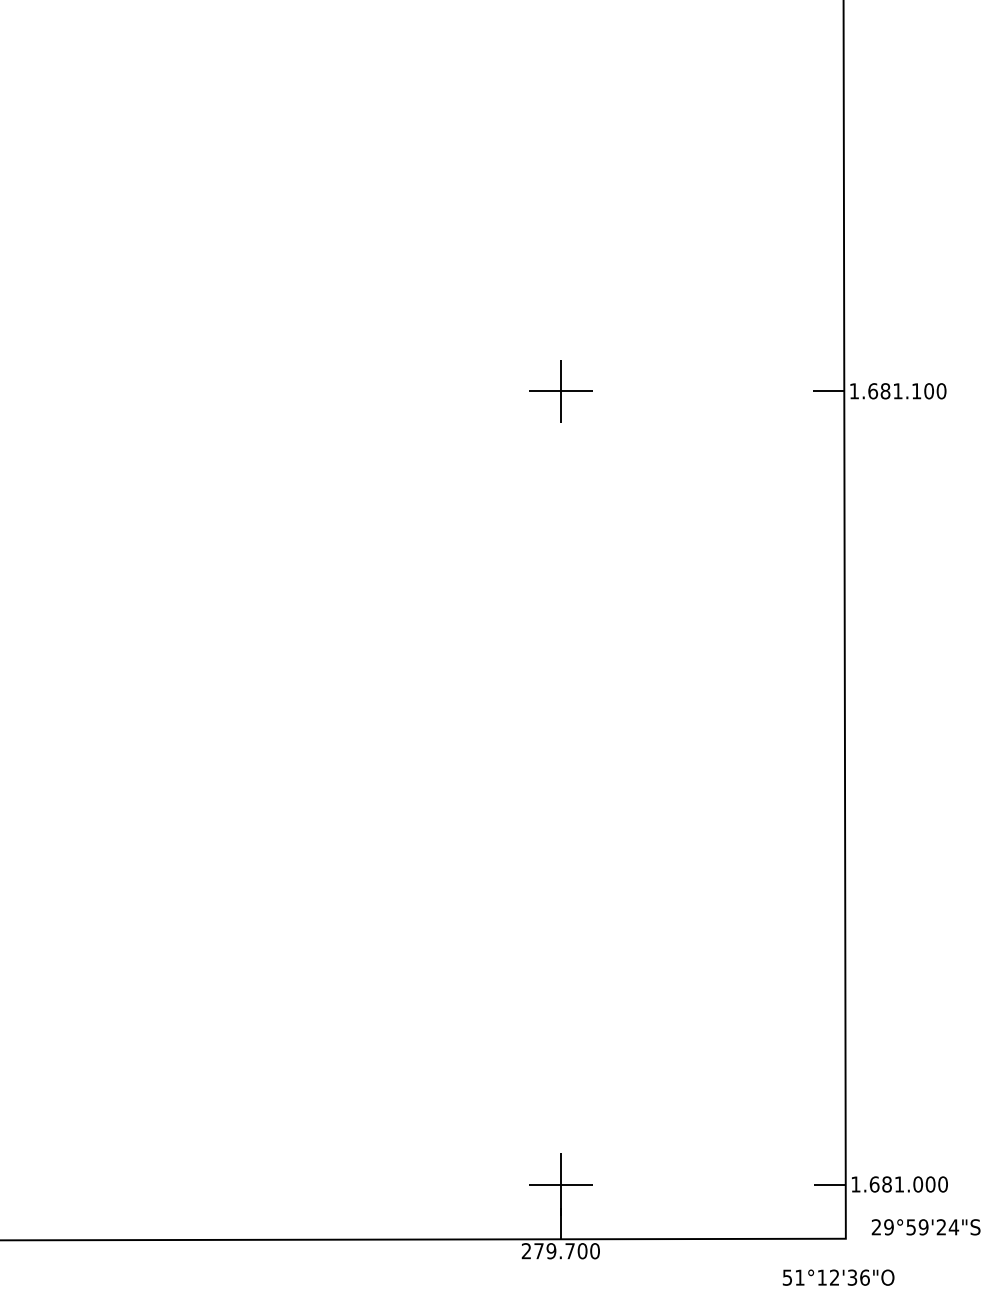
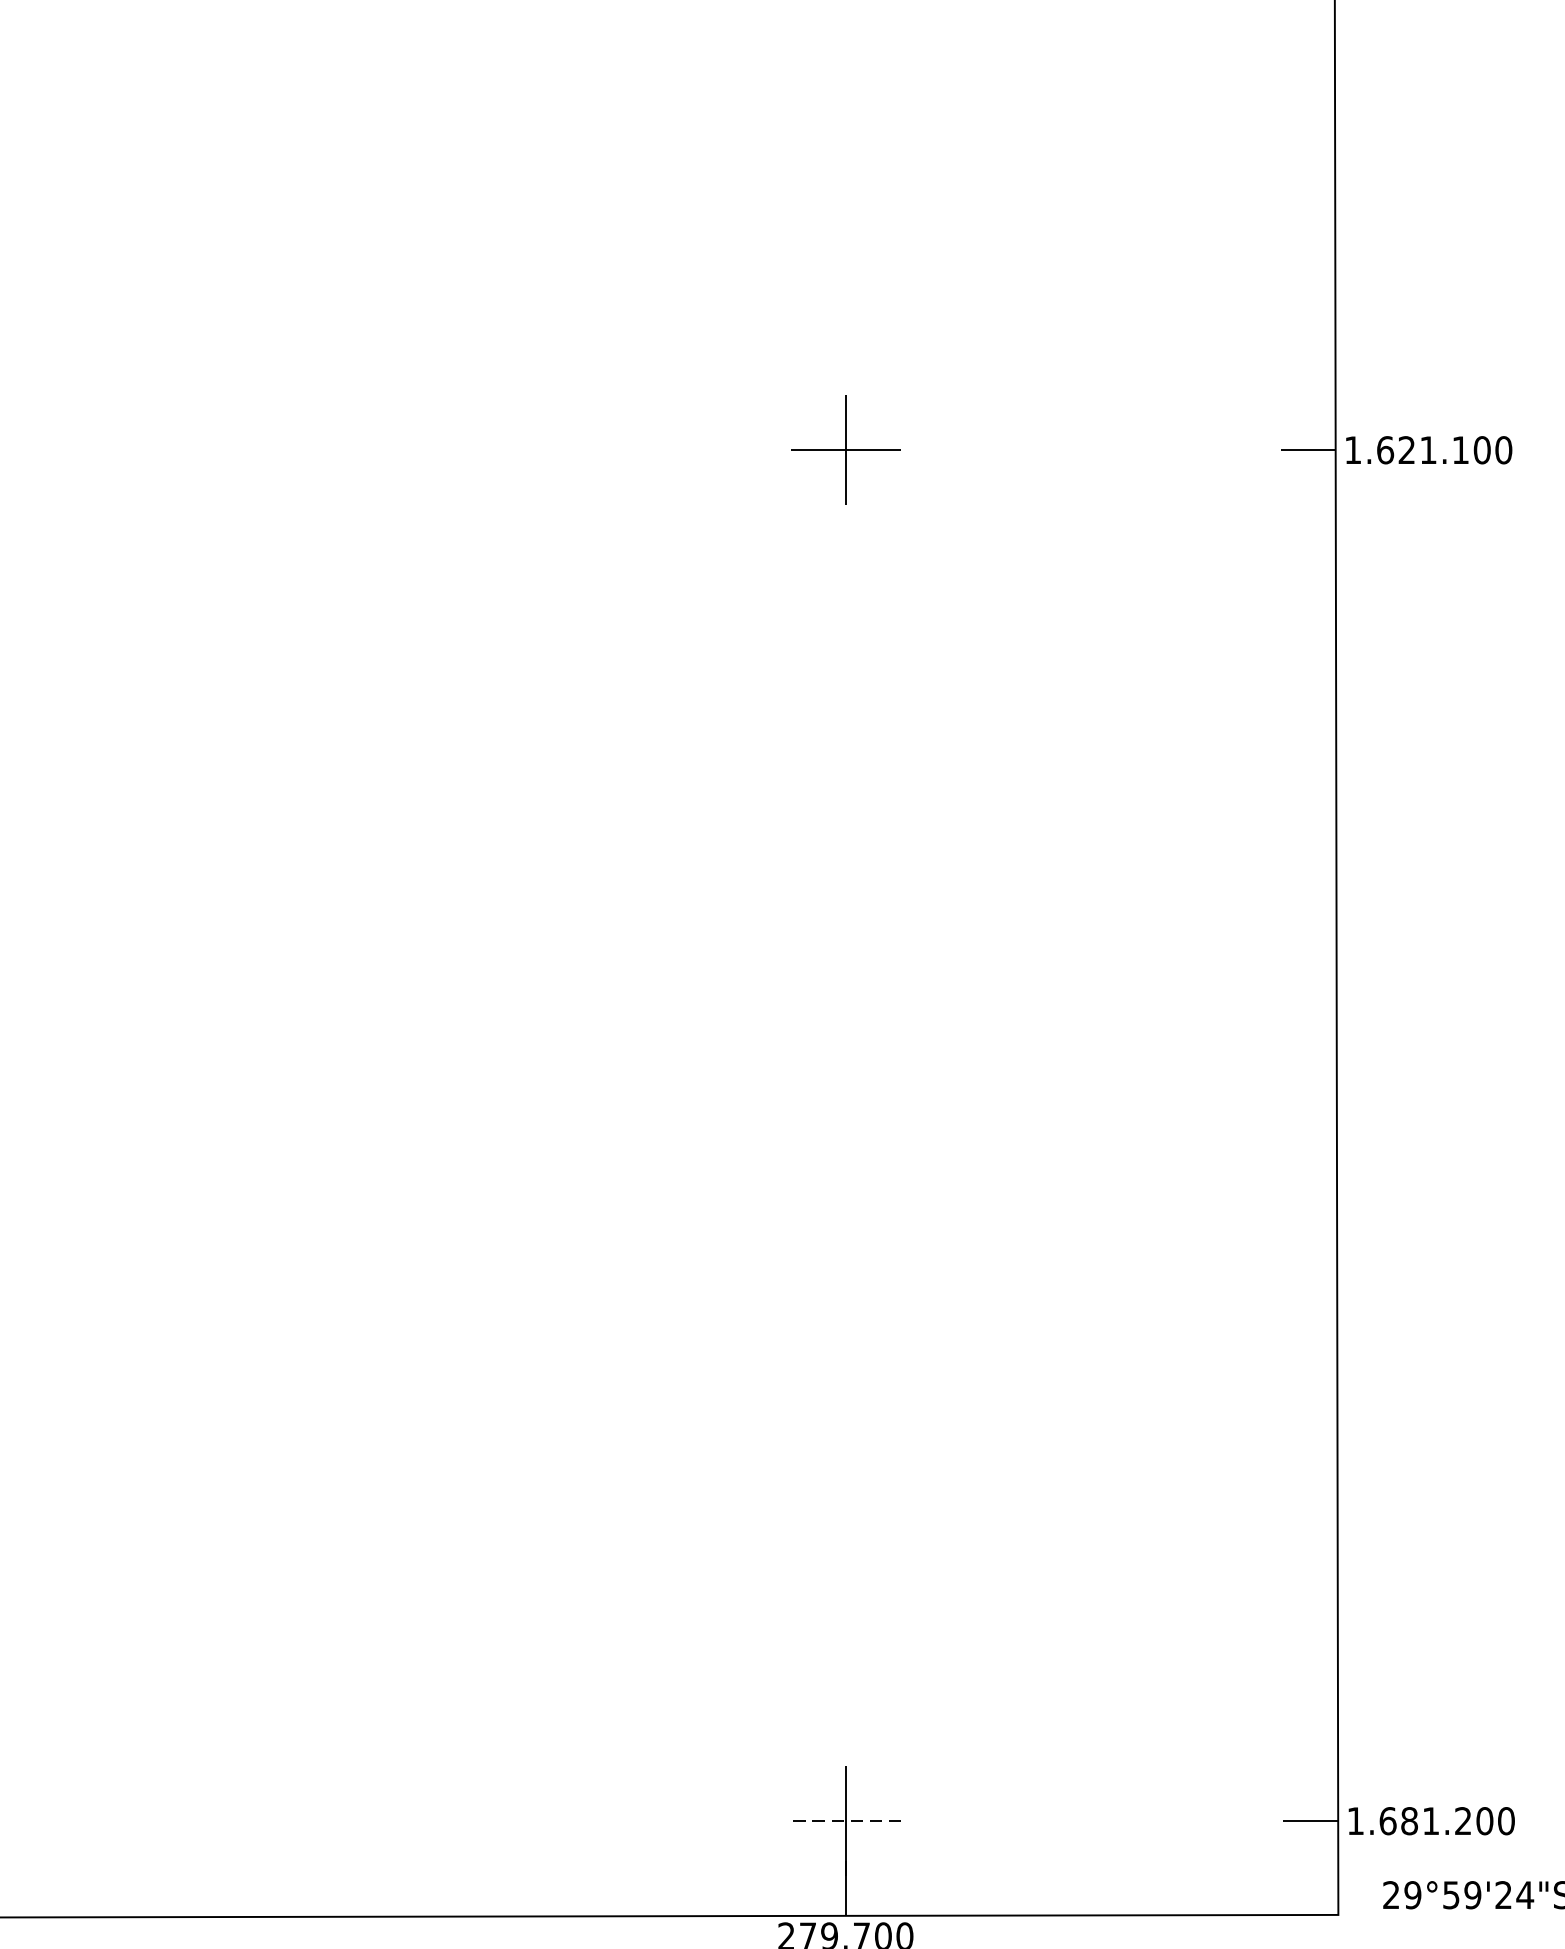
text: (885, 391) -> (1406, 450), 1.681.100 -> 1.621.100
line: (560, 1184) -> (845, 1821), solid -> dashed
text: (918, 1184) -> (1463, 1821), 1.681.000 -> 1.681.200

